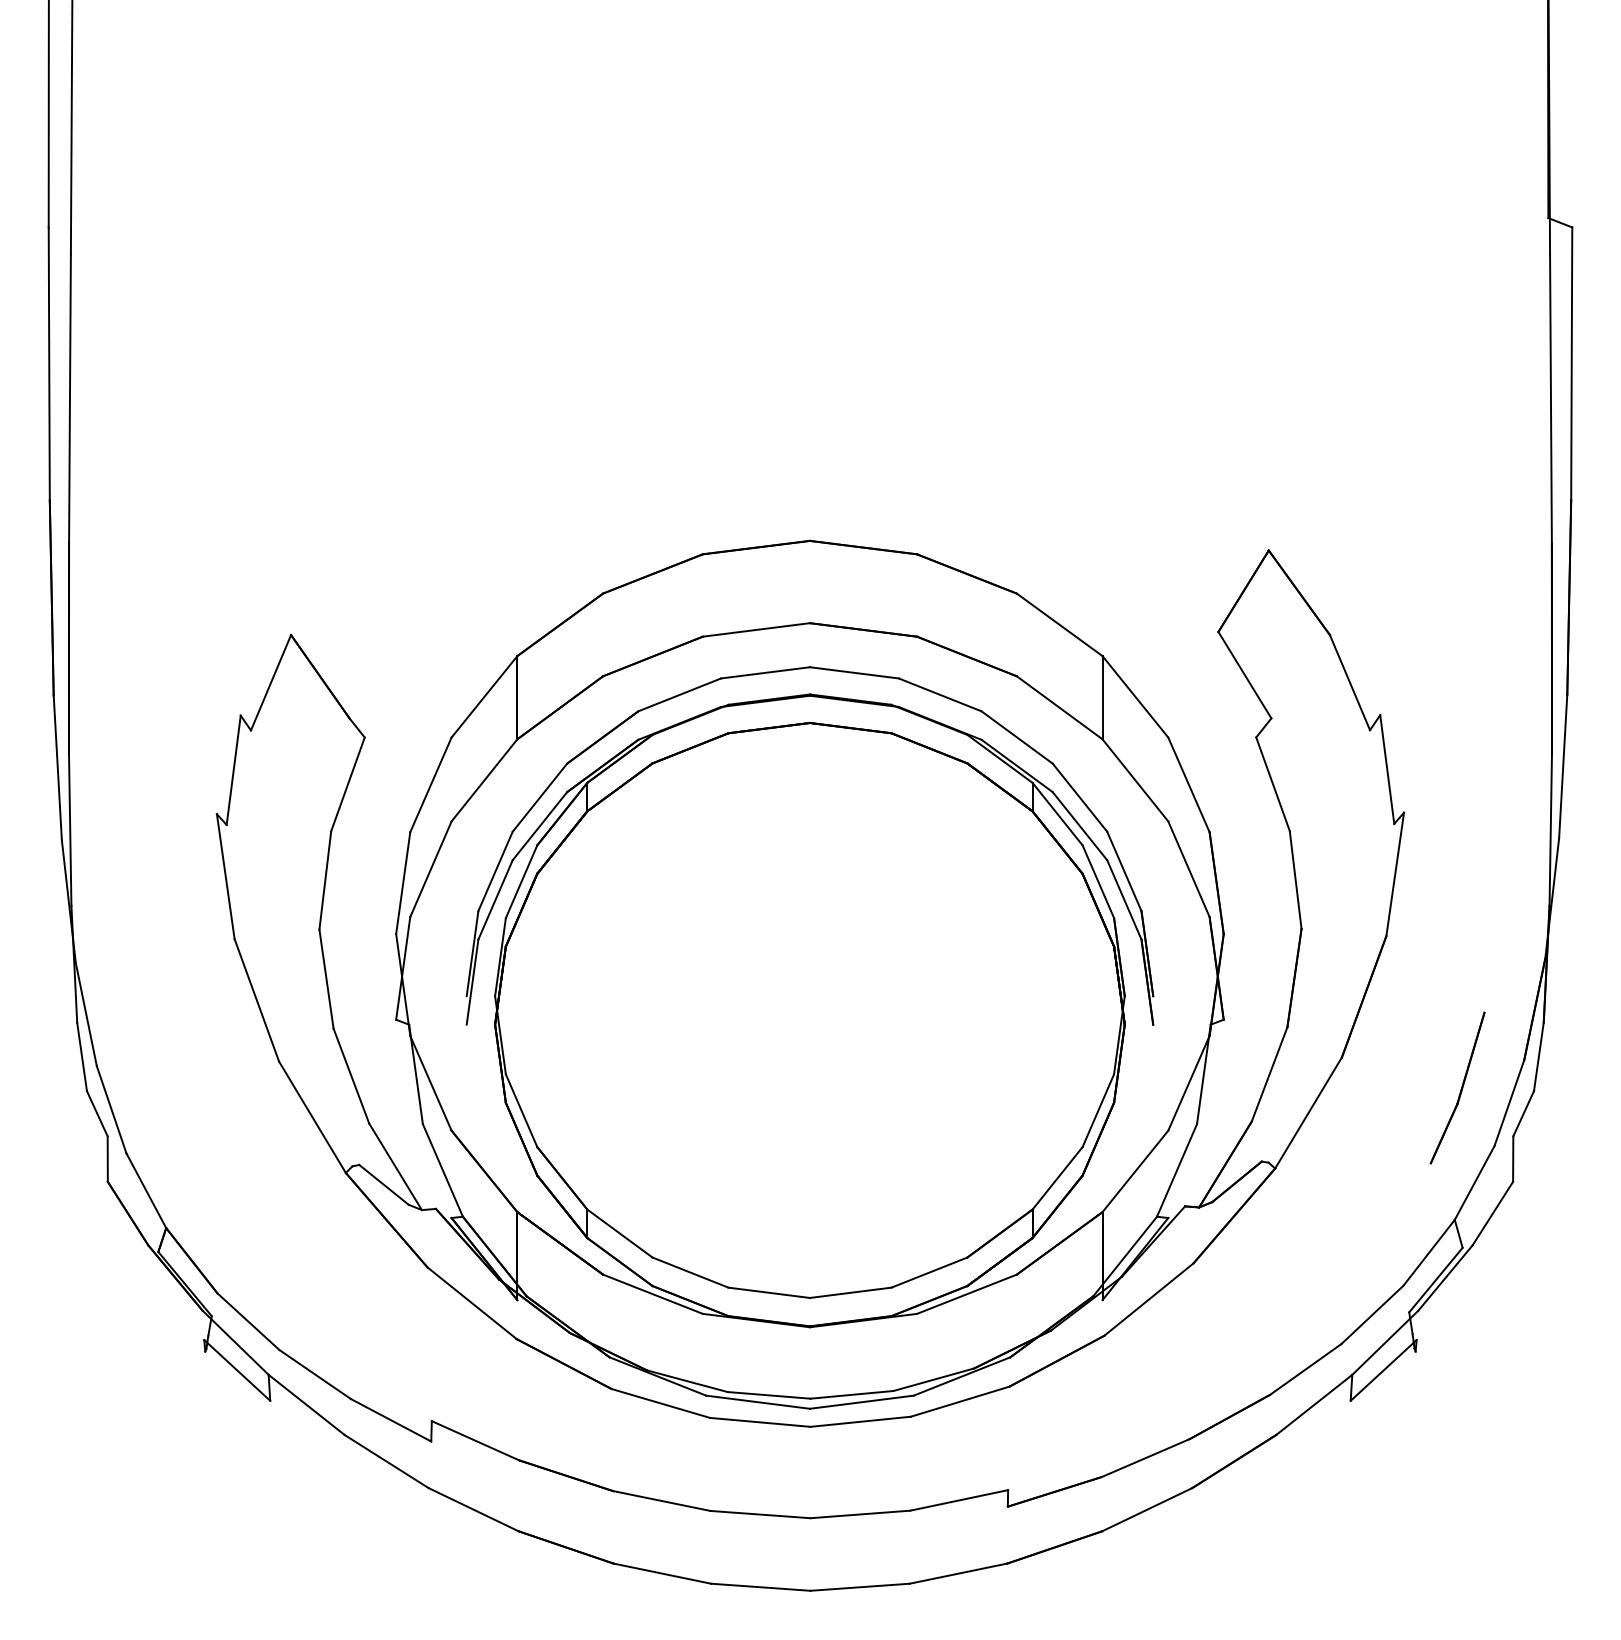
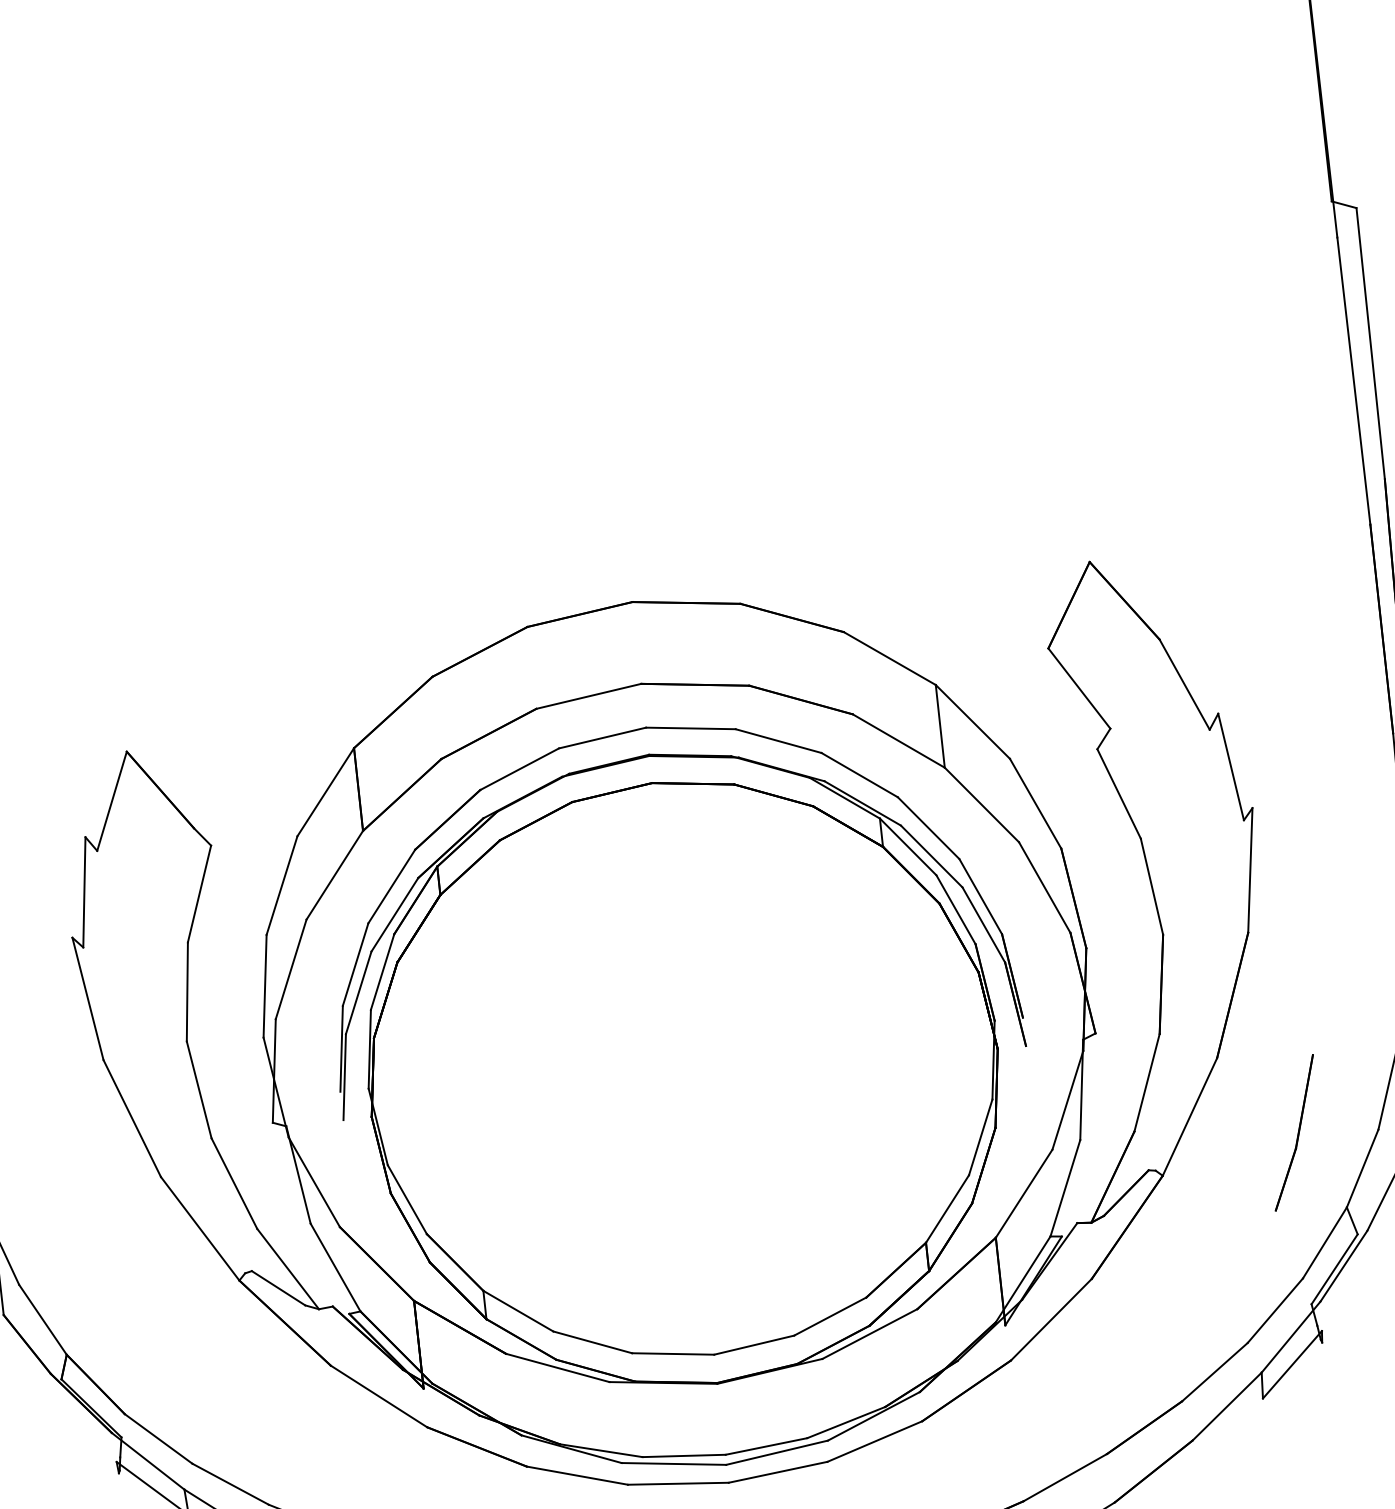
part: (1457, 1087) -> (1294, 1132), moved

